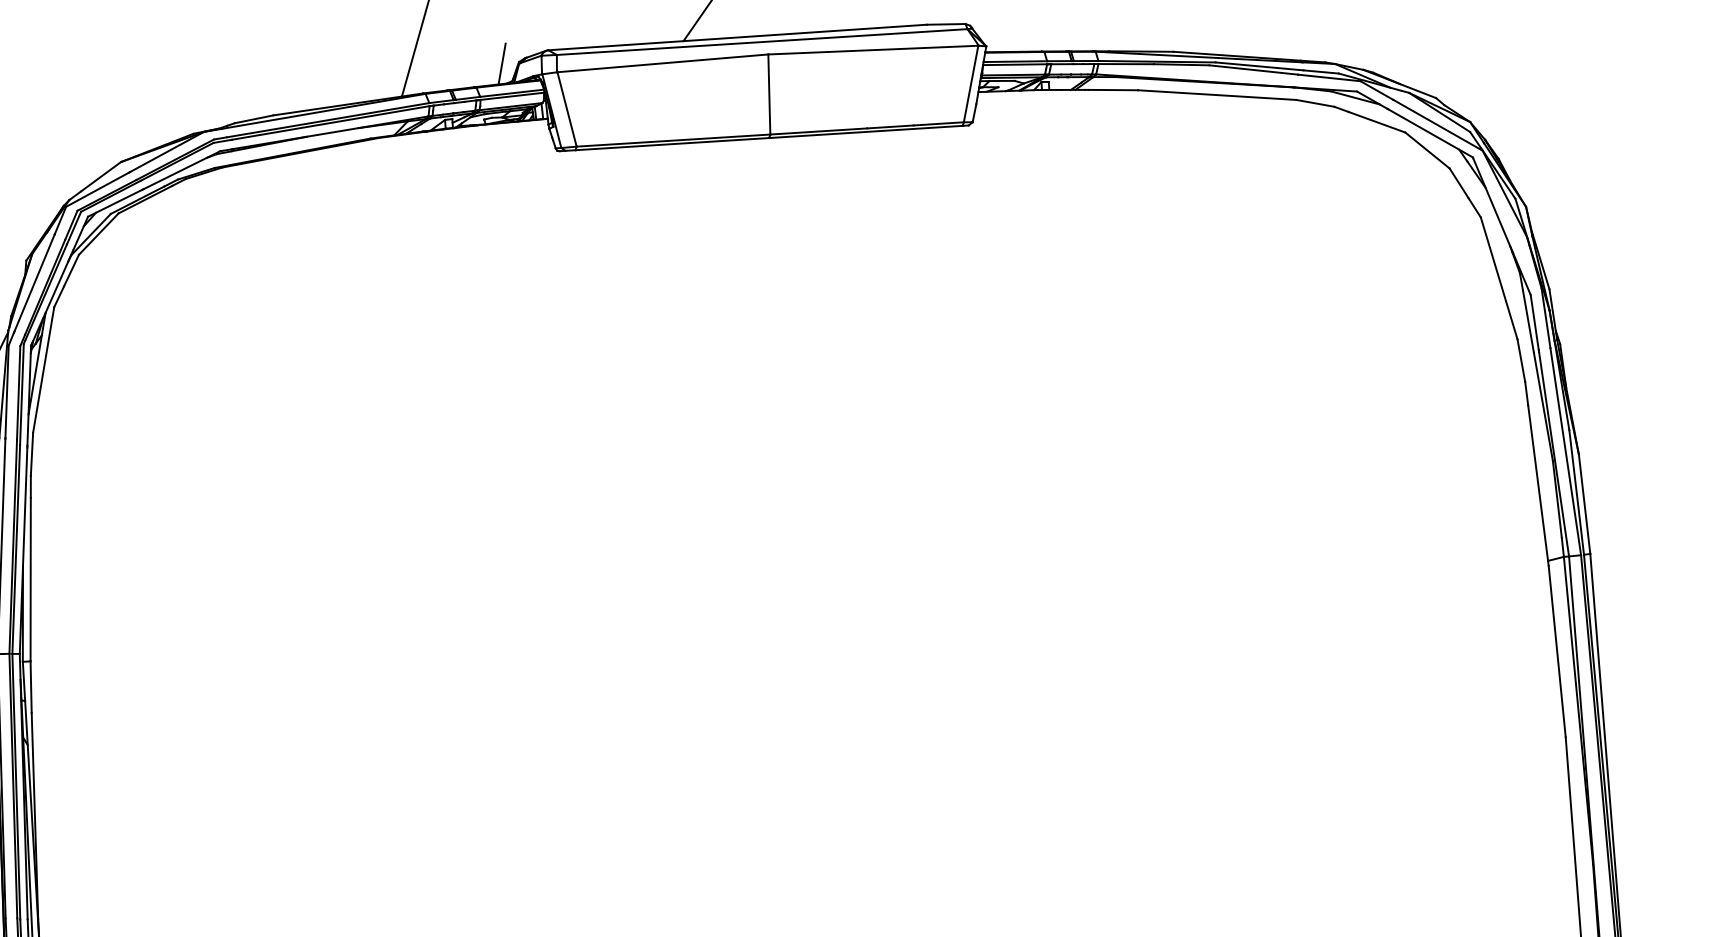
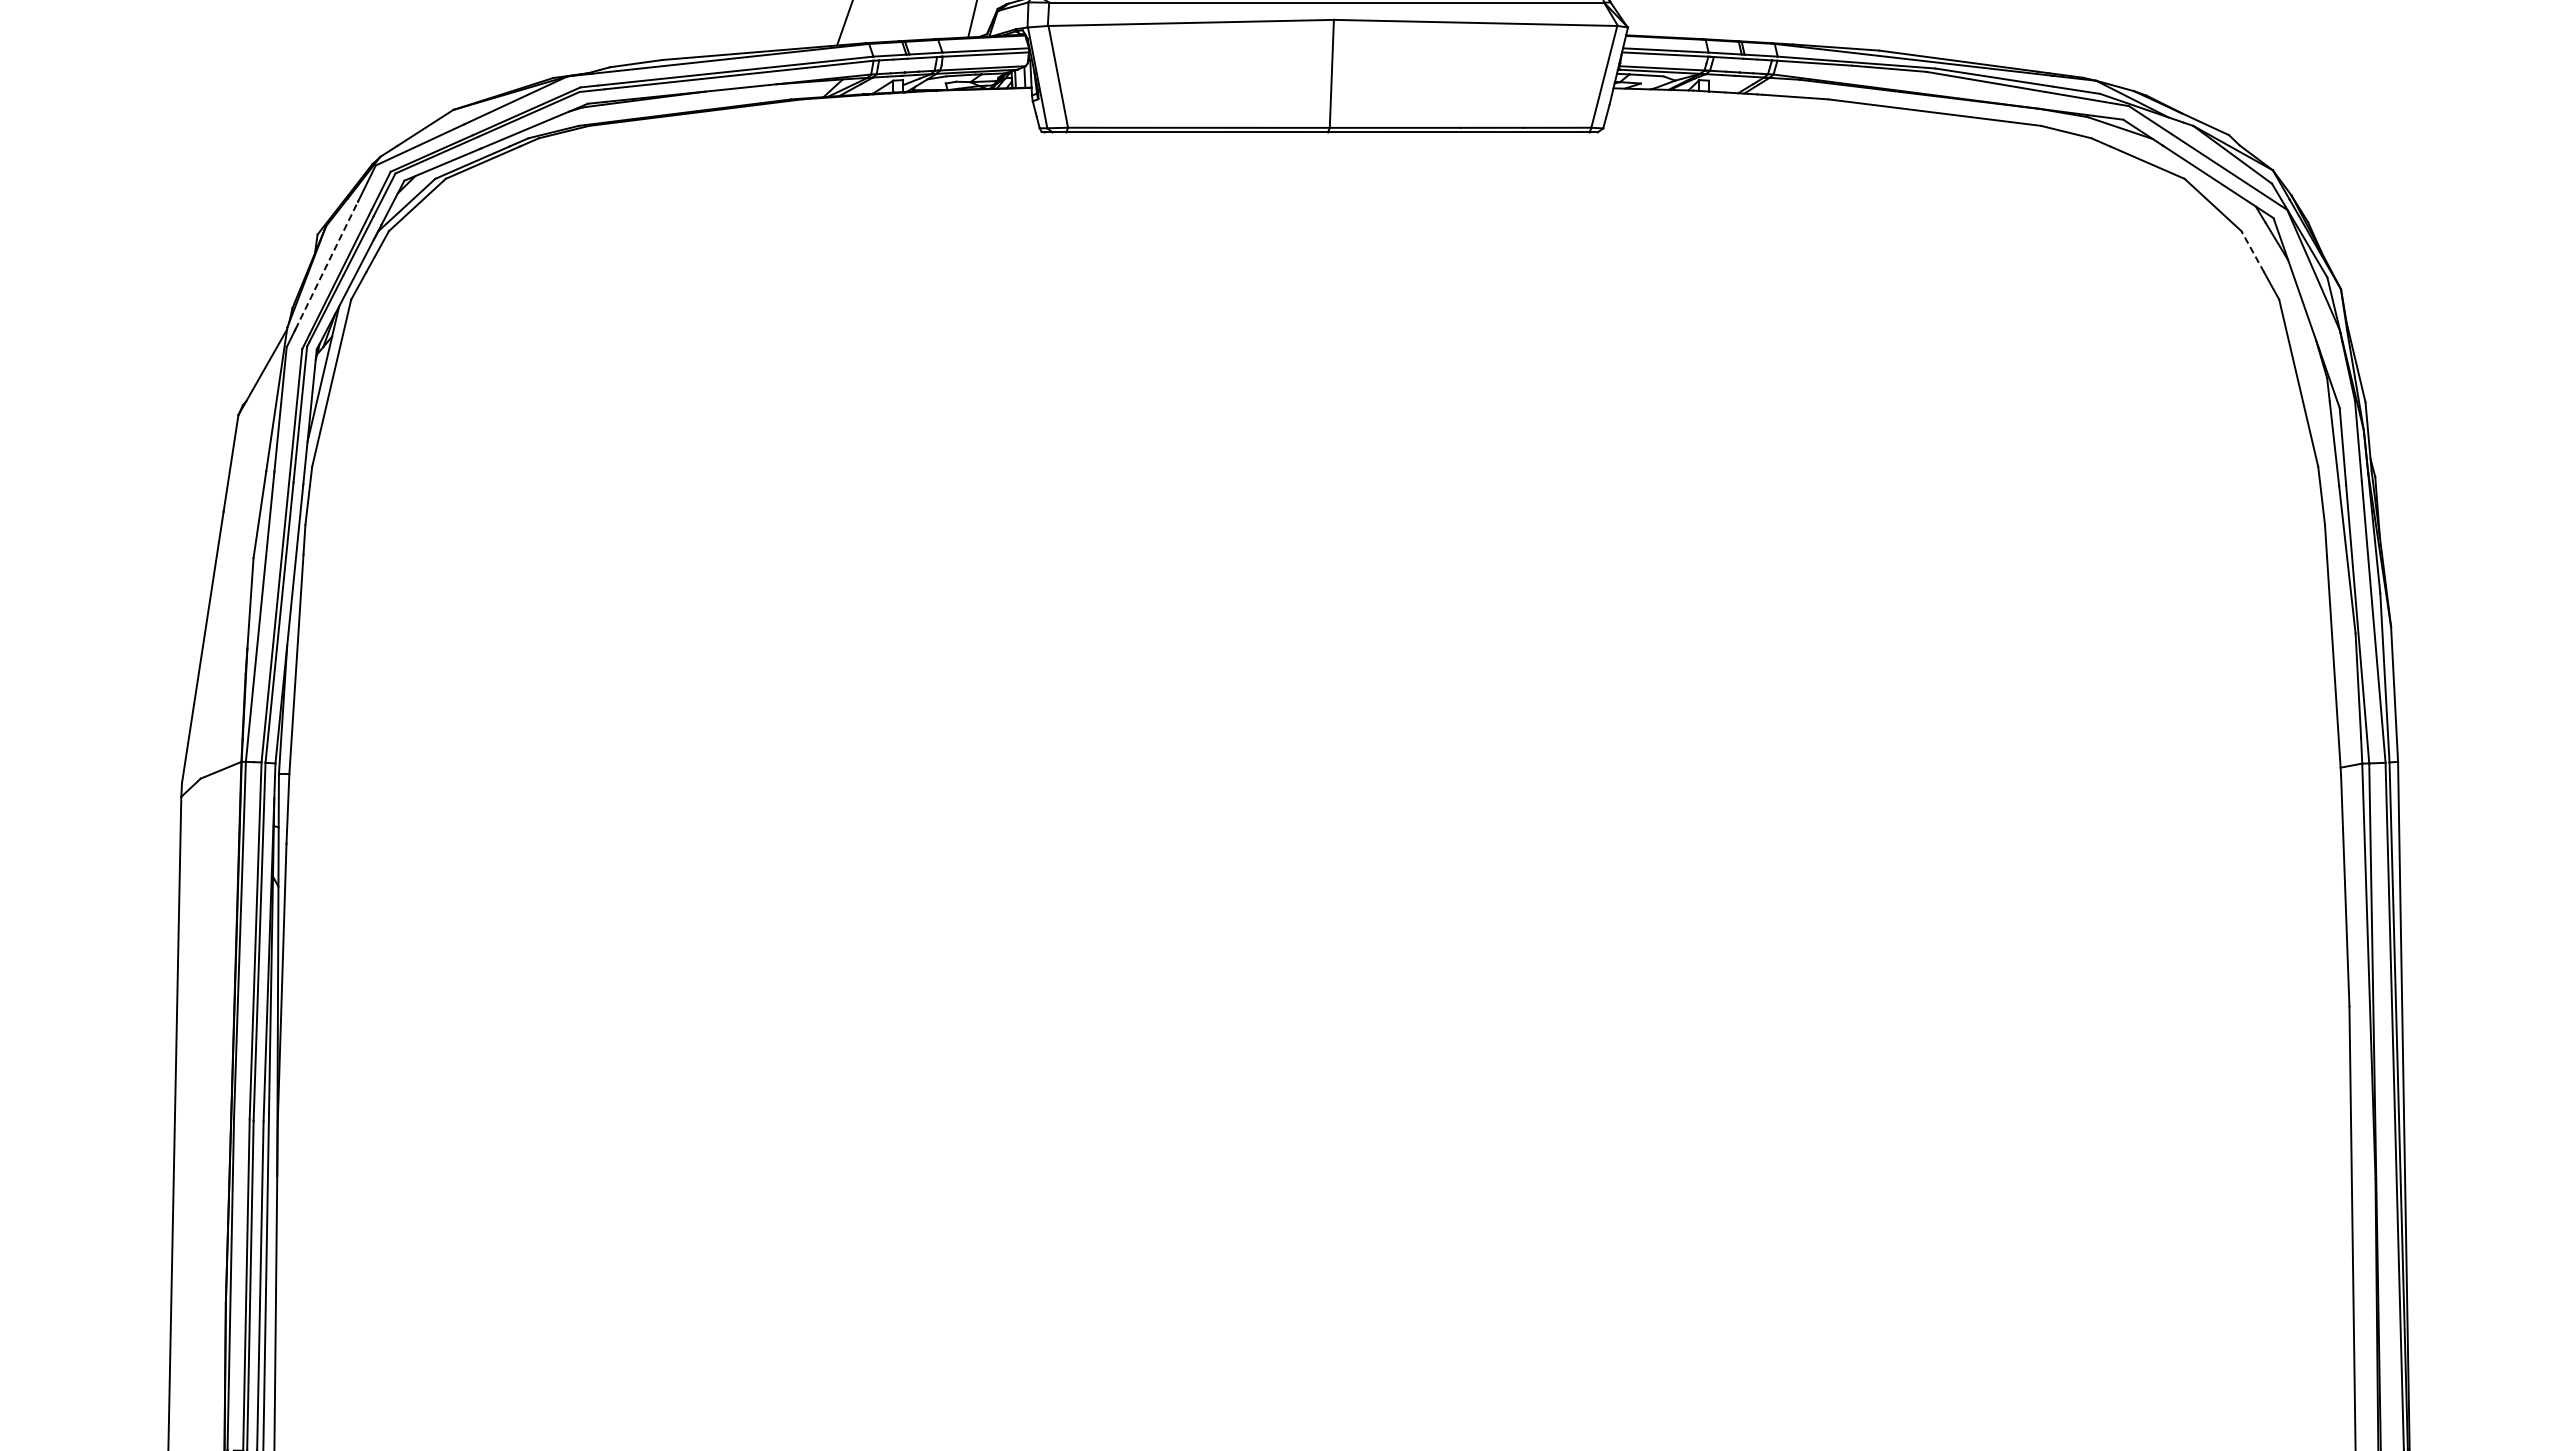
line: (1458, 183) -> (2252, 251), solid -> dashed
line: (34, 283) -> (326, 265), solid -> dashed

